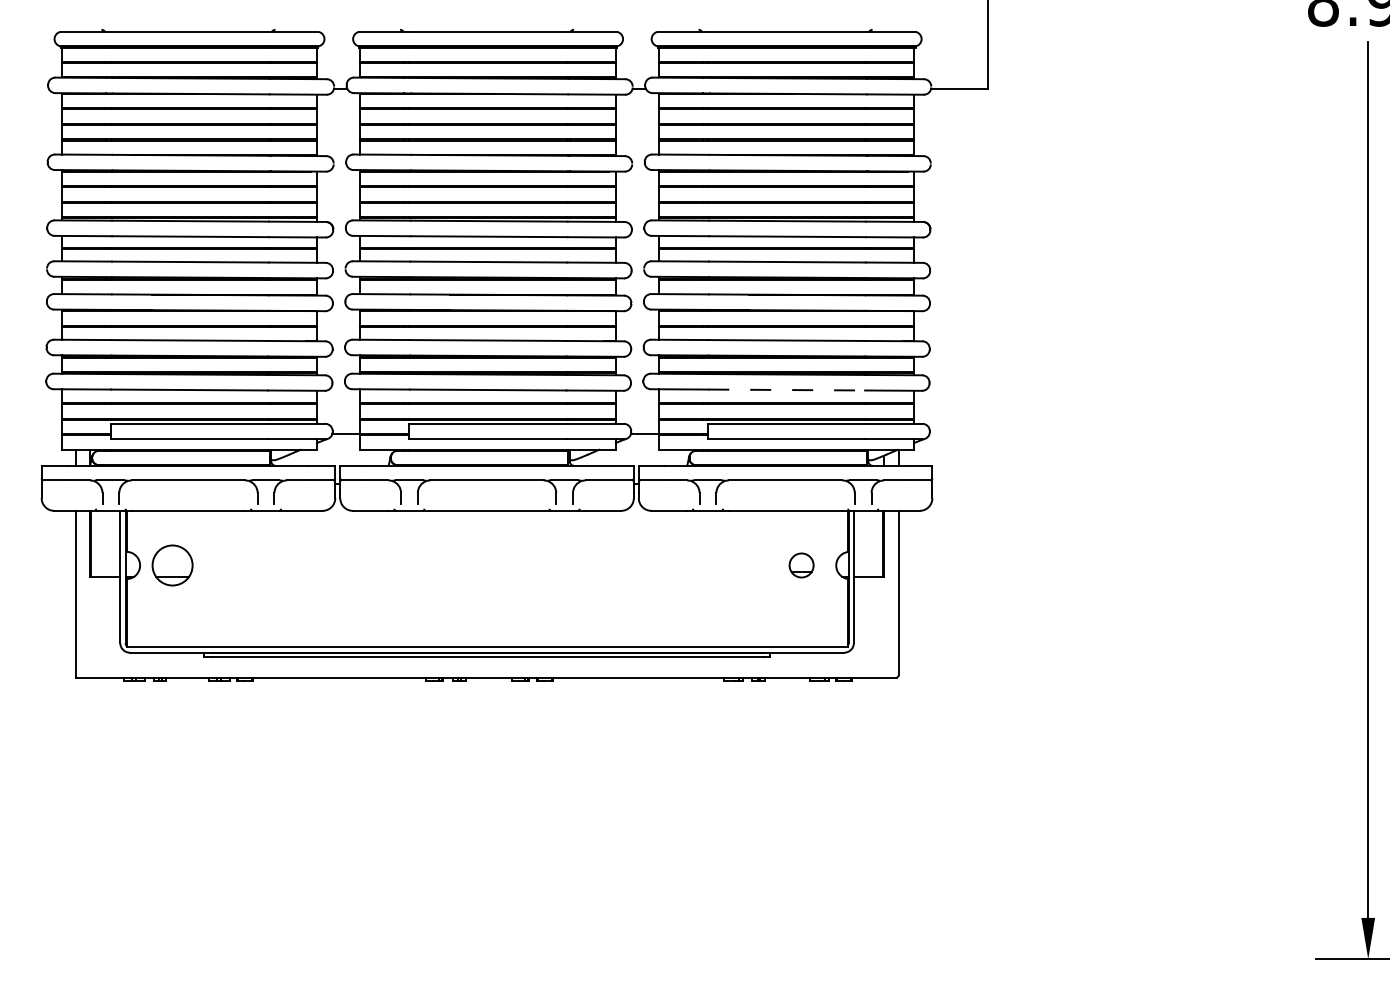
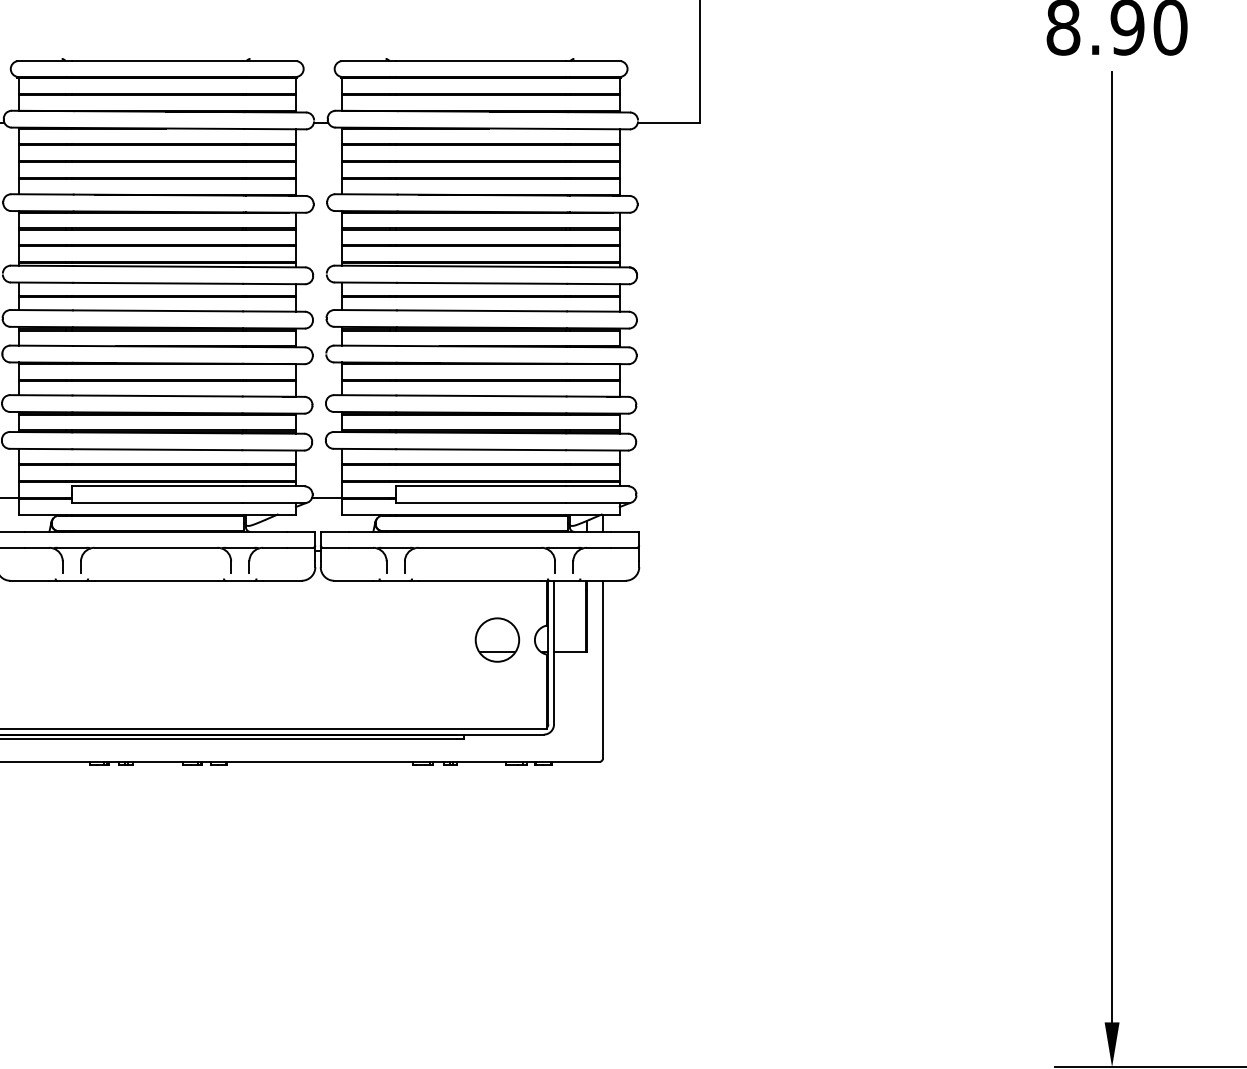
line: (787, 390) -> (482, 450), dashed -> solid
part: (801, 565) -> (497, 640), size x1.67

